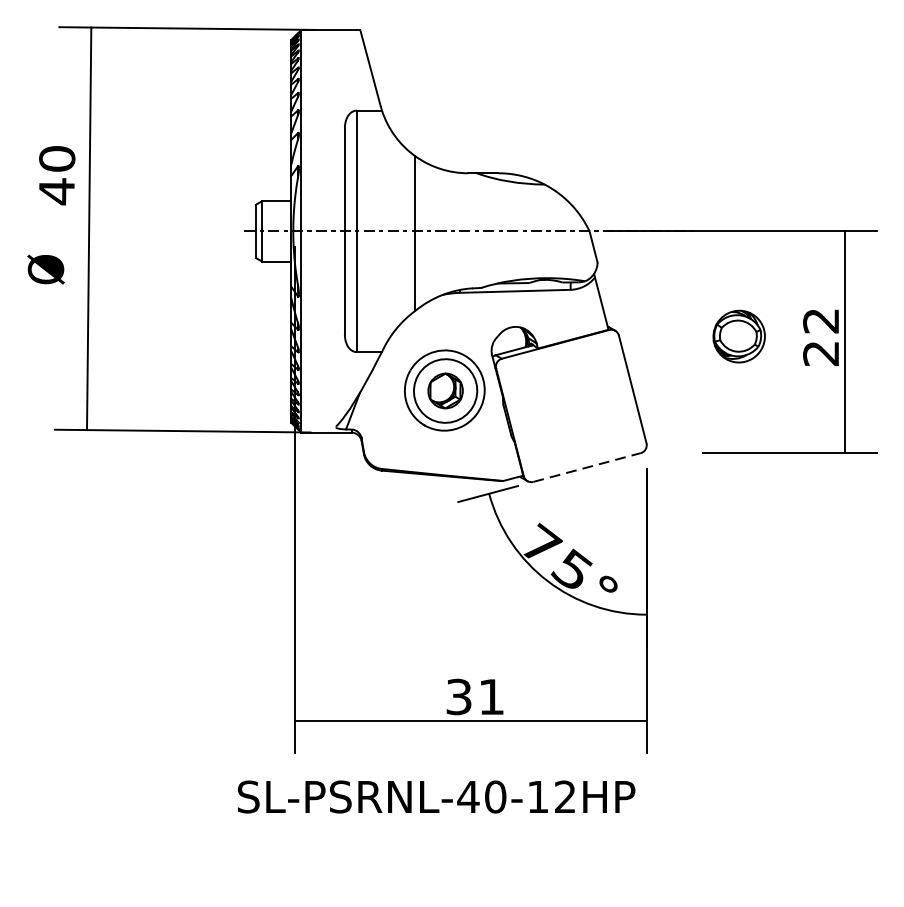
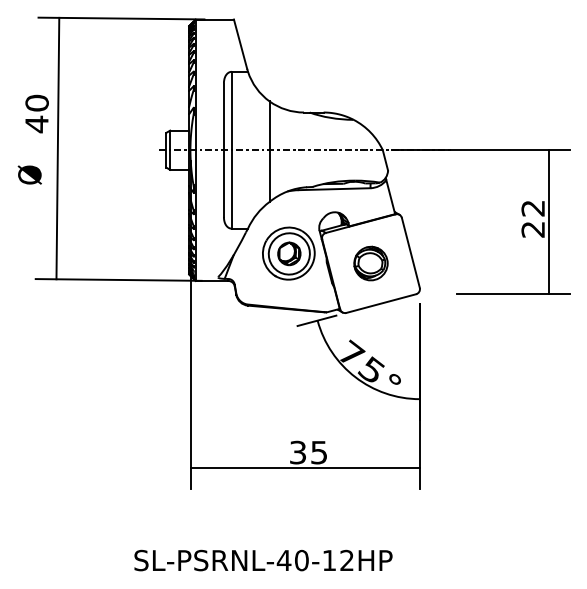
part: (738, 336) -> (370, 263), moved
line: (587, 467) -> (381, 303), dashed -> solid
text: (490, 696) -> (318, 452), 31 -> 35
text: (436, 796) -> (263, 560), moved

